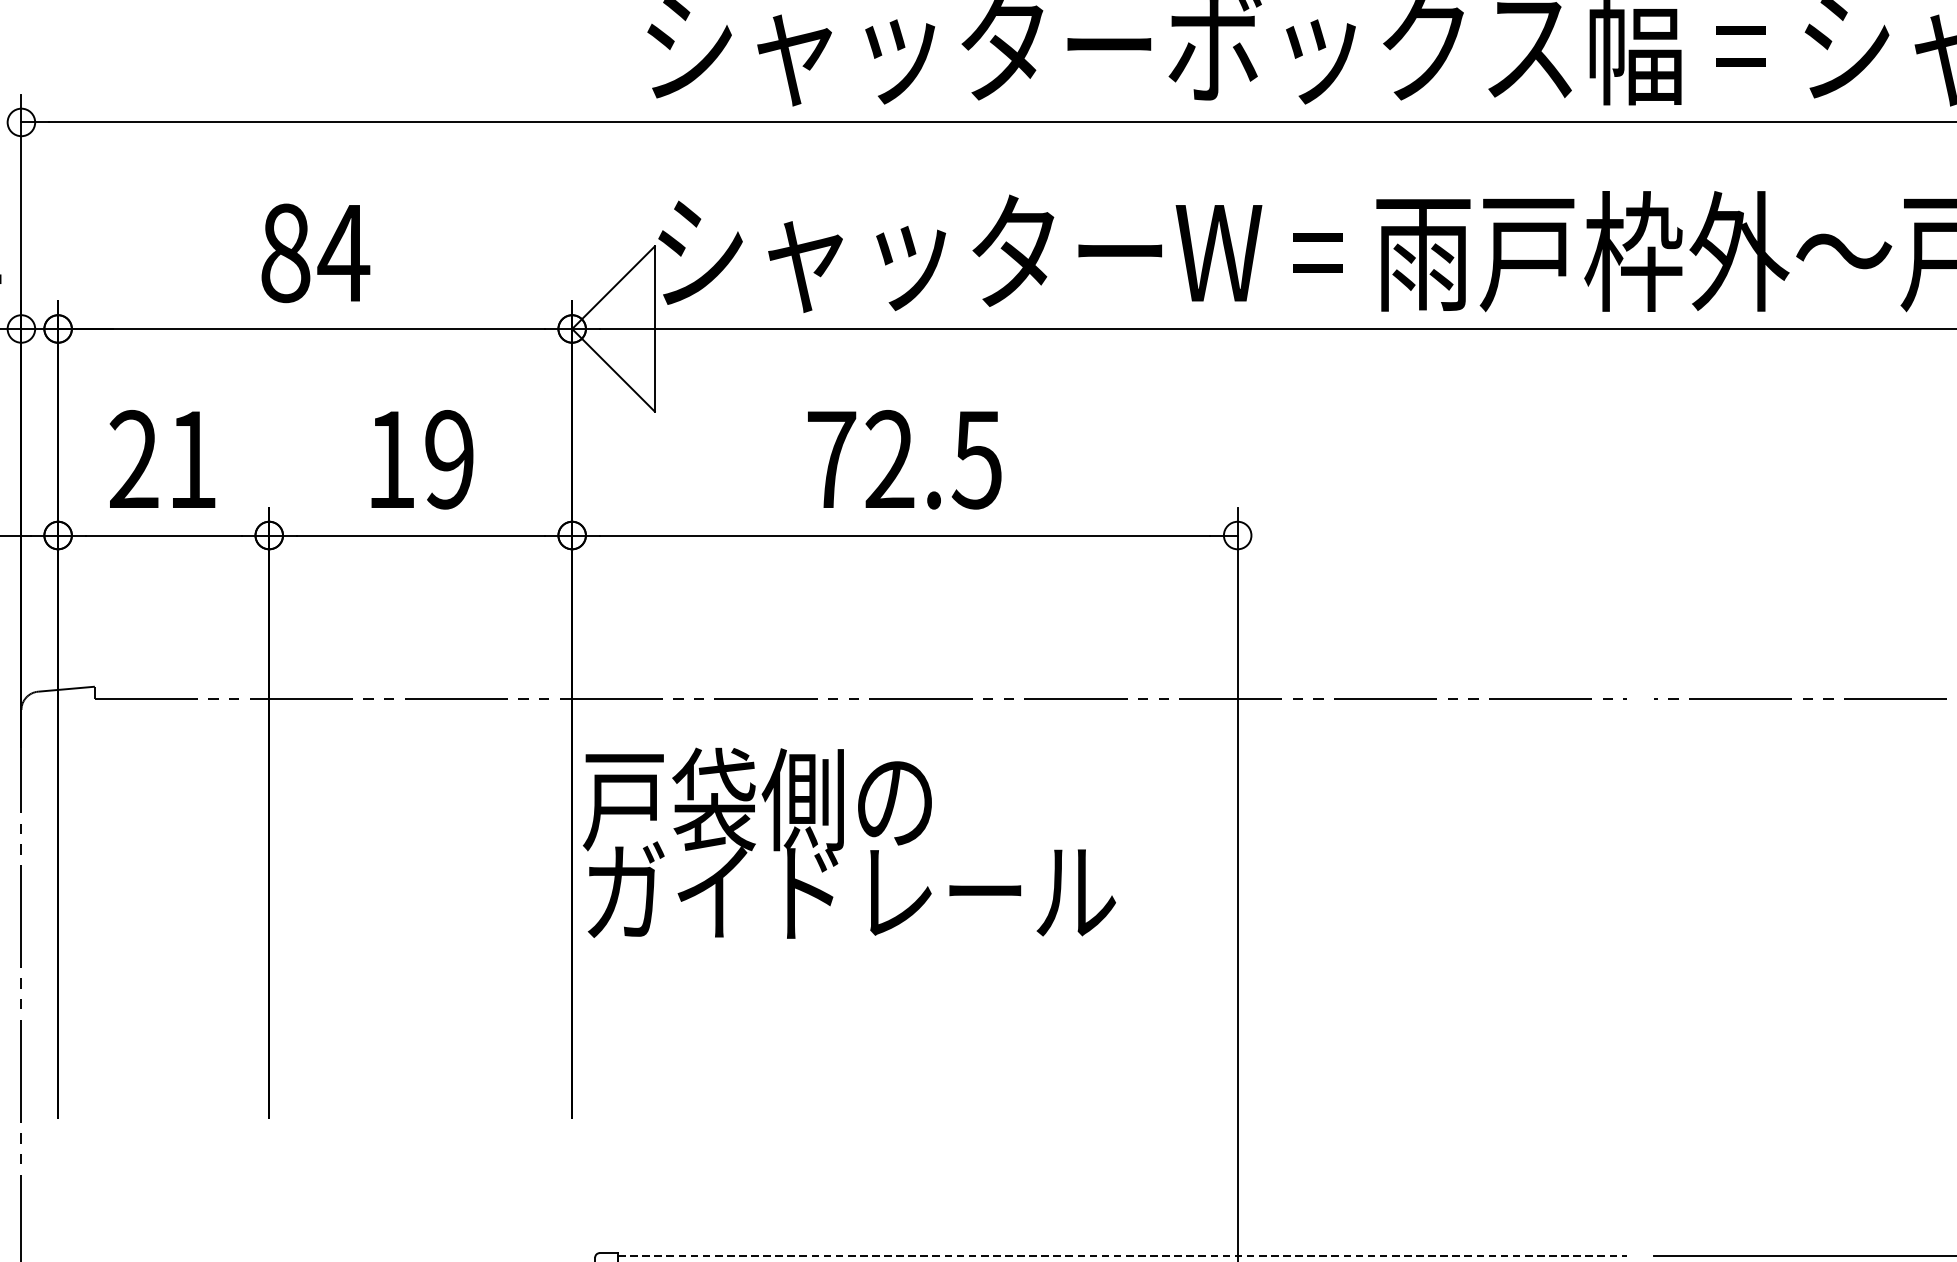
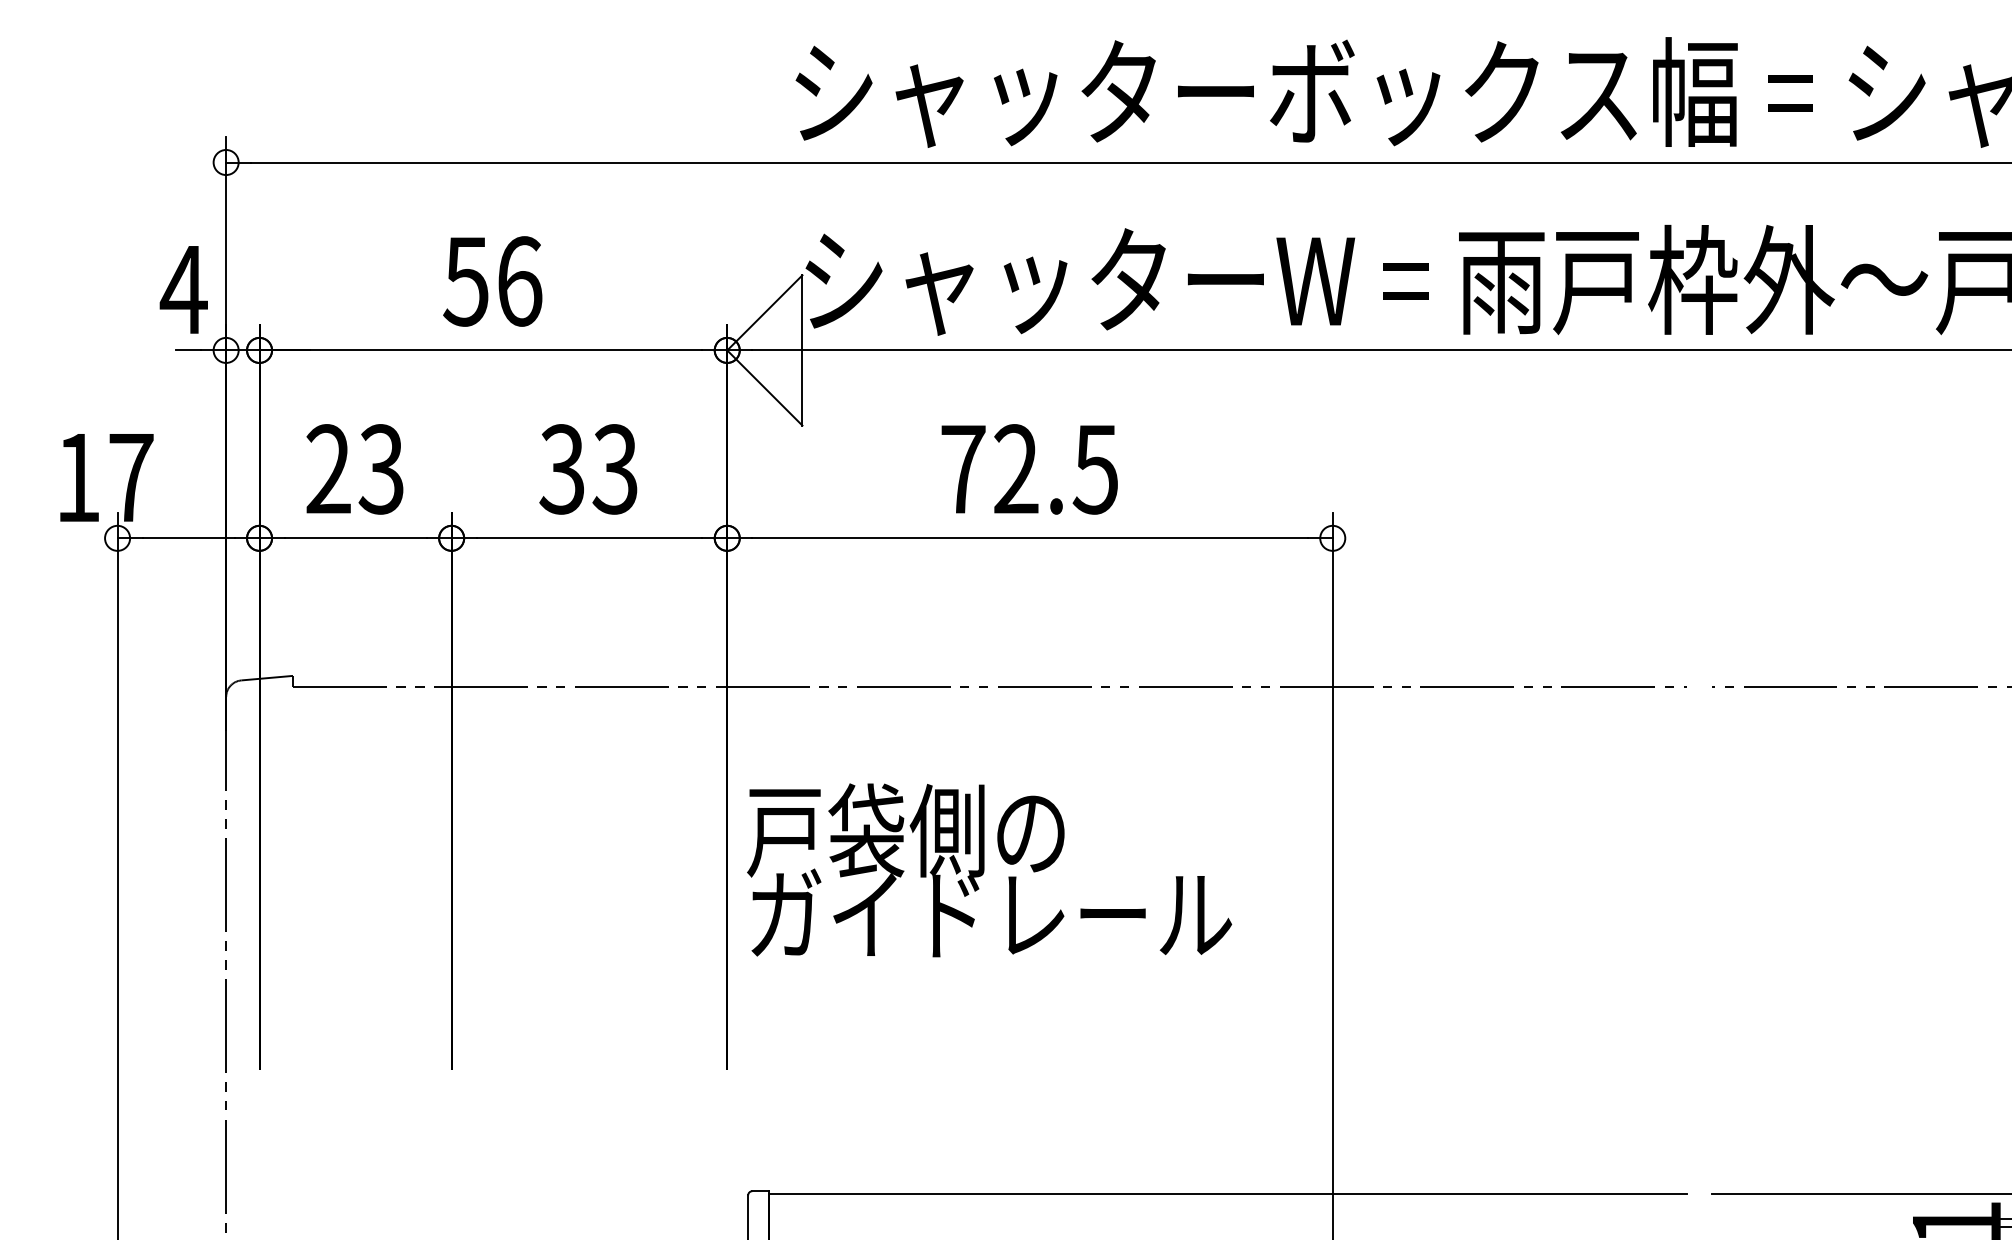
text: (315, 253) -> (493, 281), 84 -> 56
text: (191, 459) -> (380, 469), 21 -> 23
text: (419, 459) -> (588, 469), 19 -> 33
text: (849, 843) -> (989, 870), moved
line: (1121, 1255) -> (1227, 1193), dashed -> solid

